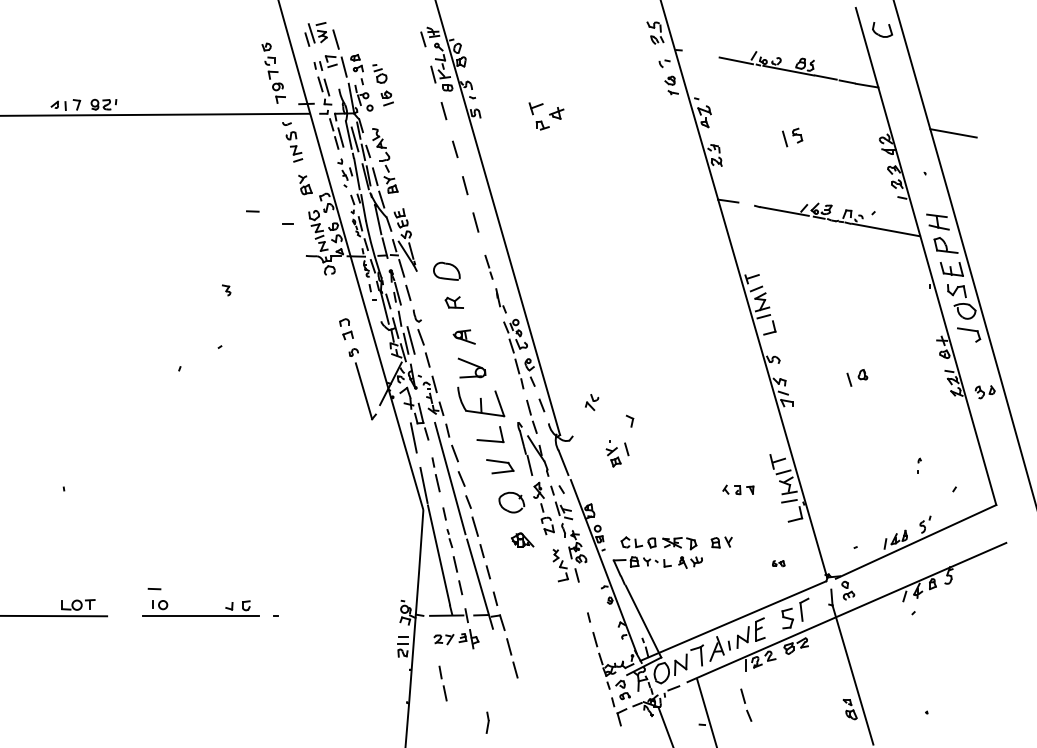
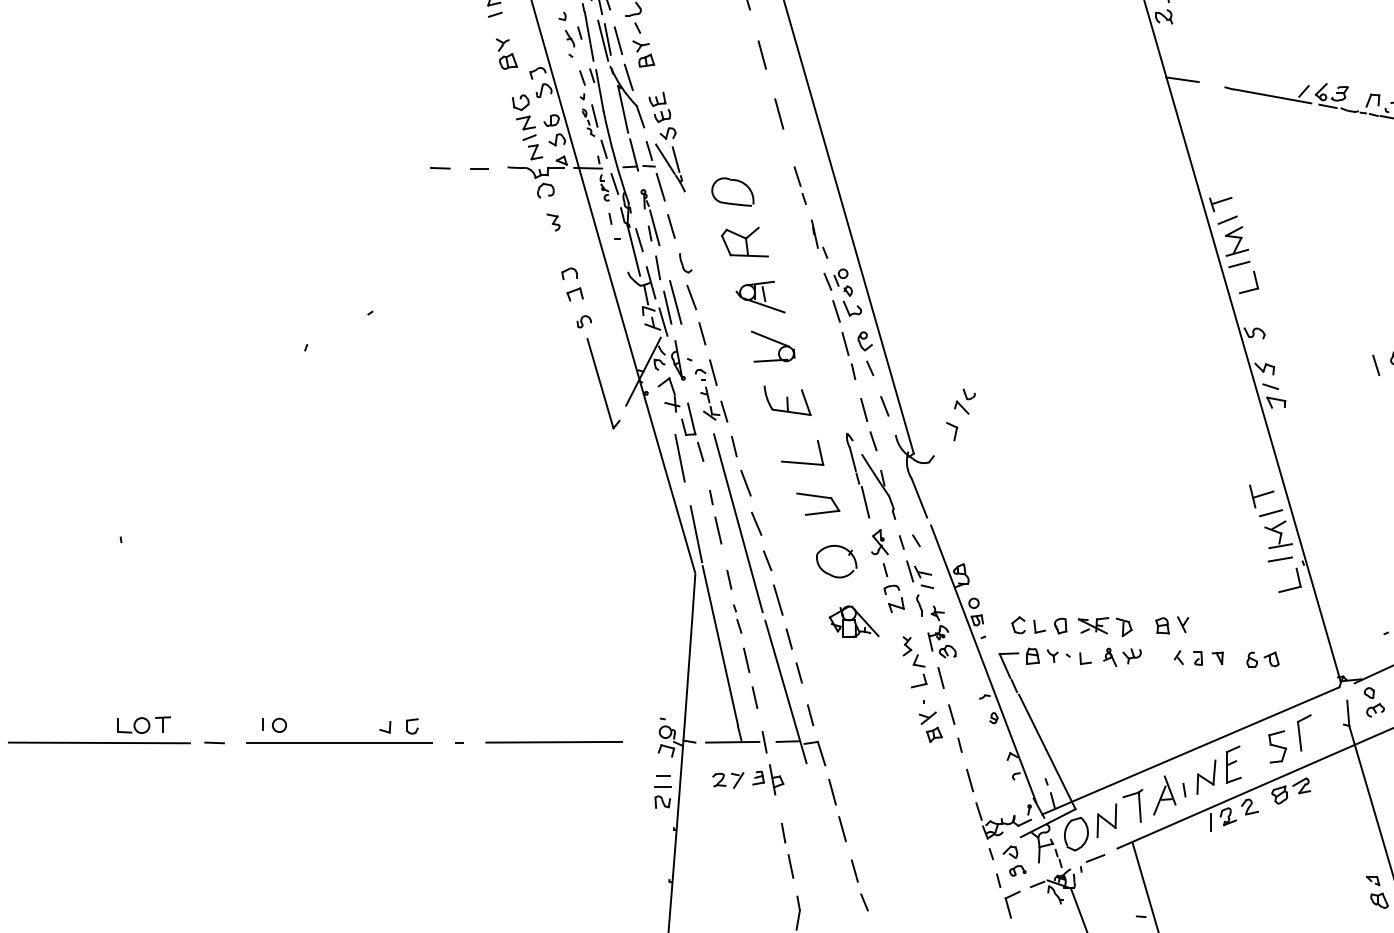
line: (252, 211) -> (439, 168), moved
line: (287, 223) -> (478, 168), moved
part: (226, 290) -> (553, 222), moved
part: (454, 302) -> (745, 241), size x1.67
part: (464, 336) -> (761, 296), size x1.43
part: (480, 401) -> (786, 400), size x0.62
part: (629, 420) -> (951, 430), moved
part: (617, 453) -> (936, 721), moved
part: (738, 489) -> (1198, 657), moved
part: (522, 539) -> (853, 620), size x1.43
part: (778, 563) -> (1262, 658), size x1.67
line: (154, 589) -> (214, 743), moved
line: (334, 615) -> (553, 742), added
line: (442, 685) -> (786, 853), moved
part: (746, 704) -> (860, 884), moved

